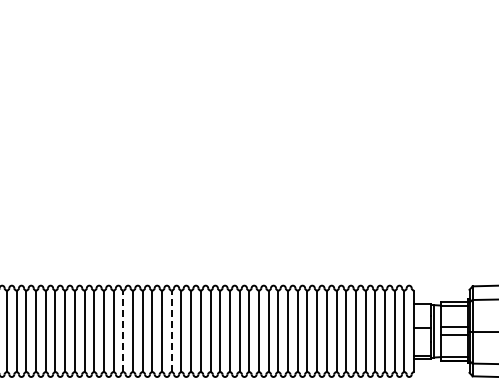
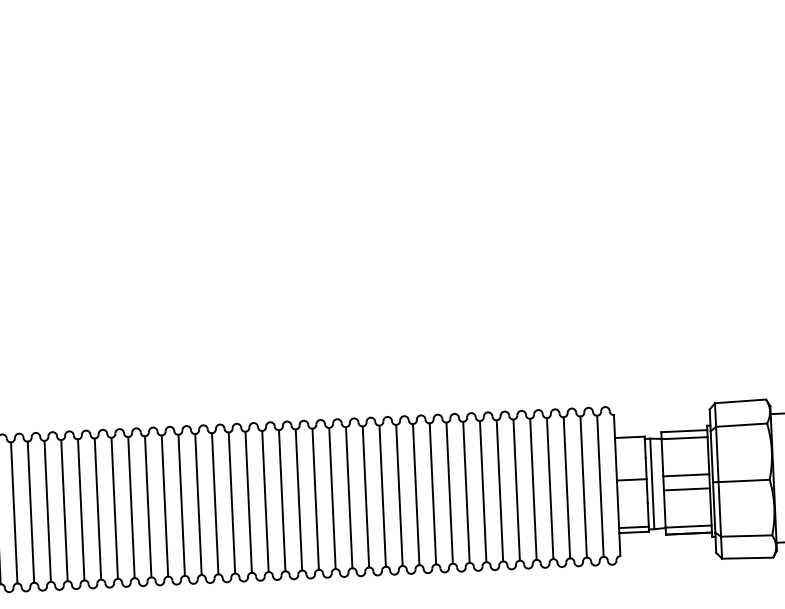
line: (123, 331) -> (115, 508), dashed -> solid
line: (171, 331) -> (198, 504), dashed -> solid

